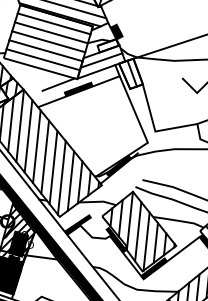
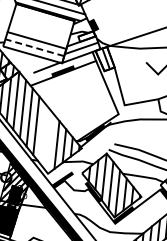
line: (54, 23) -> (43, 18), removed
line: (51, 31) -> (41, 25), removed
line: (47, 40) -> (38, 32), removed
line: (42, 59) -> (34, 47), solid -> dashed
line: (52, 166) -> (42, 133), removed
line: (61, 176) -> (49, 141), removed

